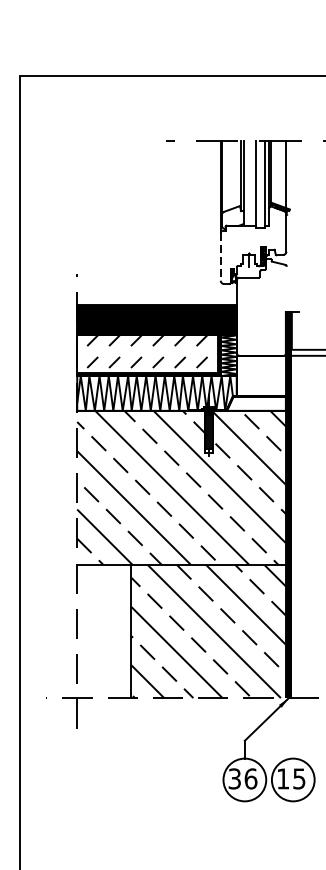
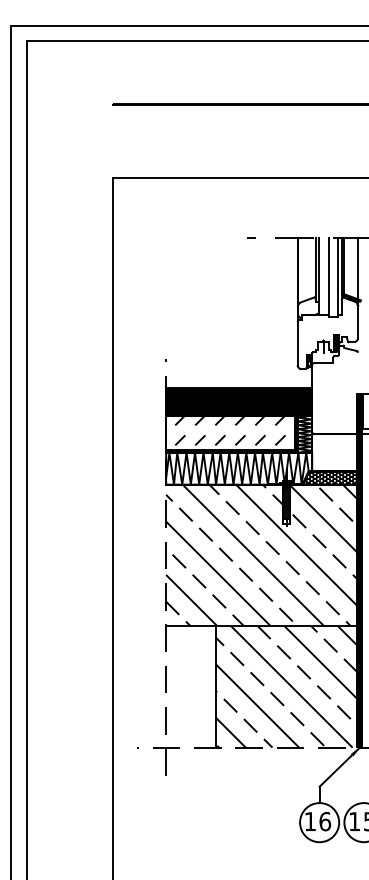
line: (220, 256) -> (297, 343), dashed -> solid
hatch: (256, 403) -> (330, 477), added
text: (233, 778) -> (309, 821), 36 -> 16

